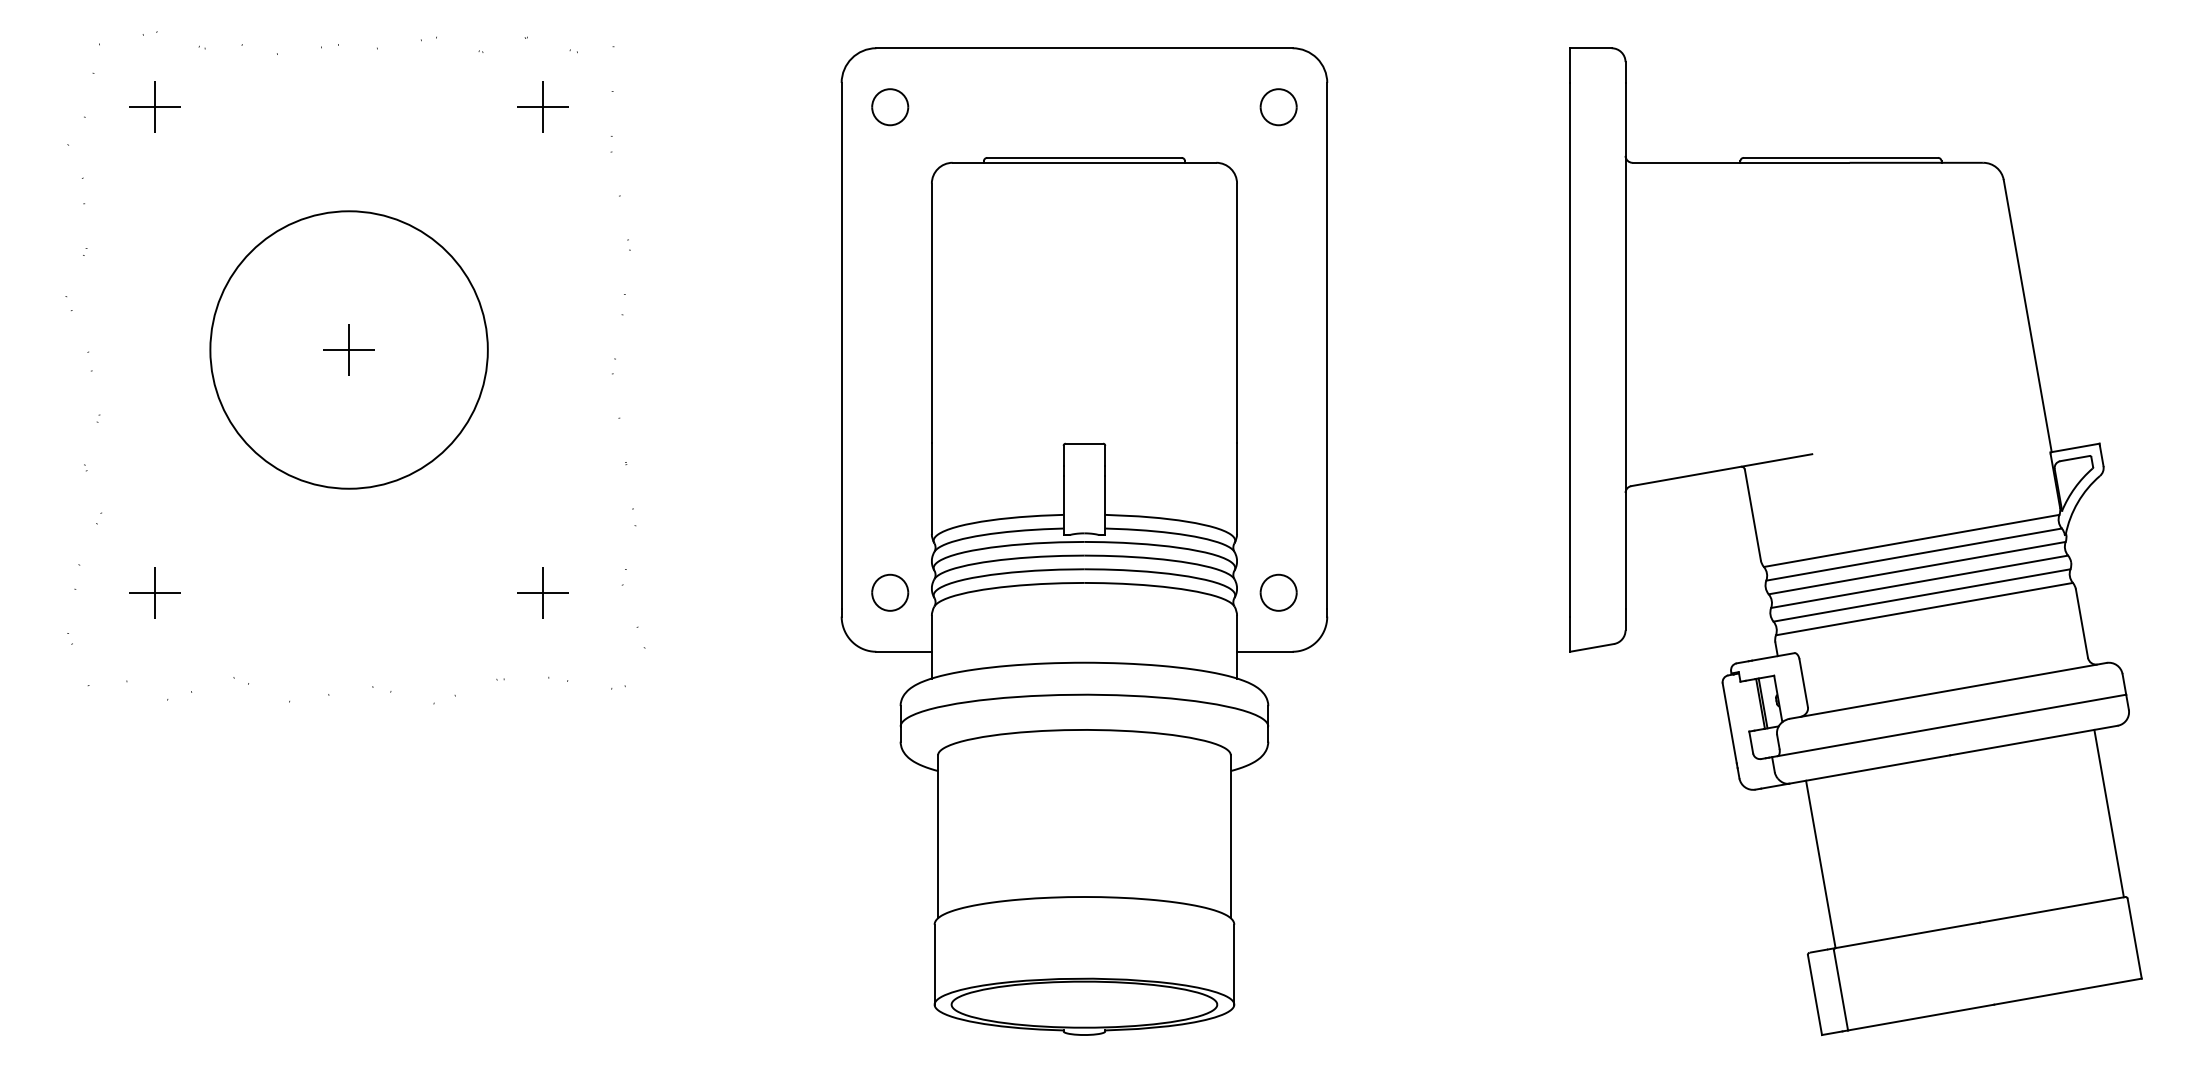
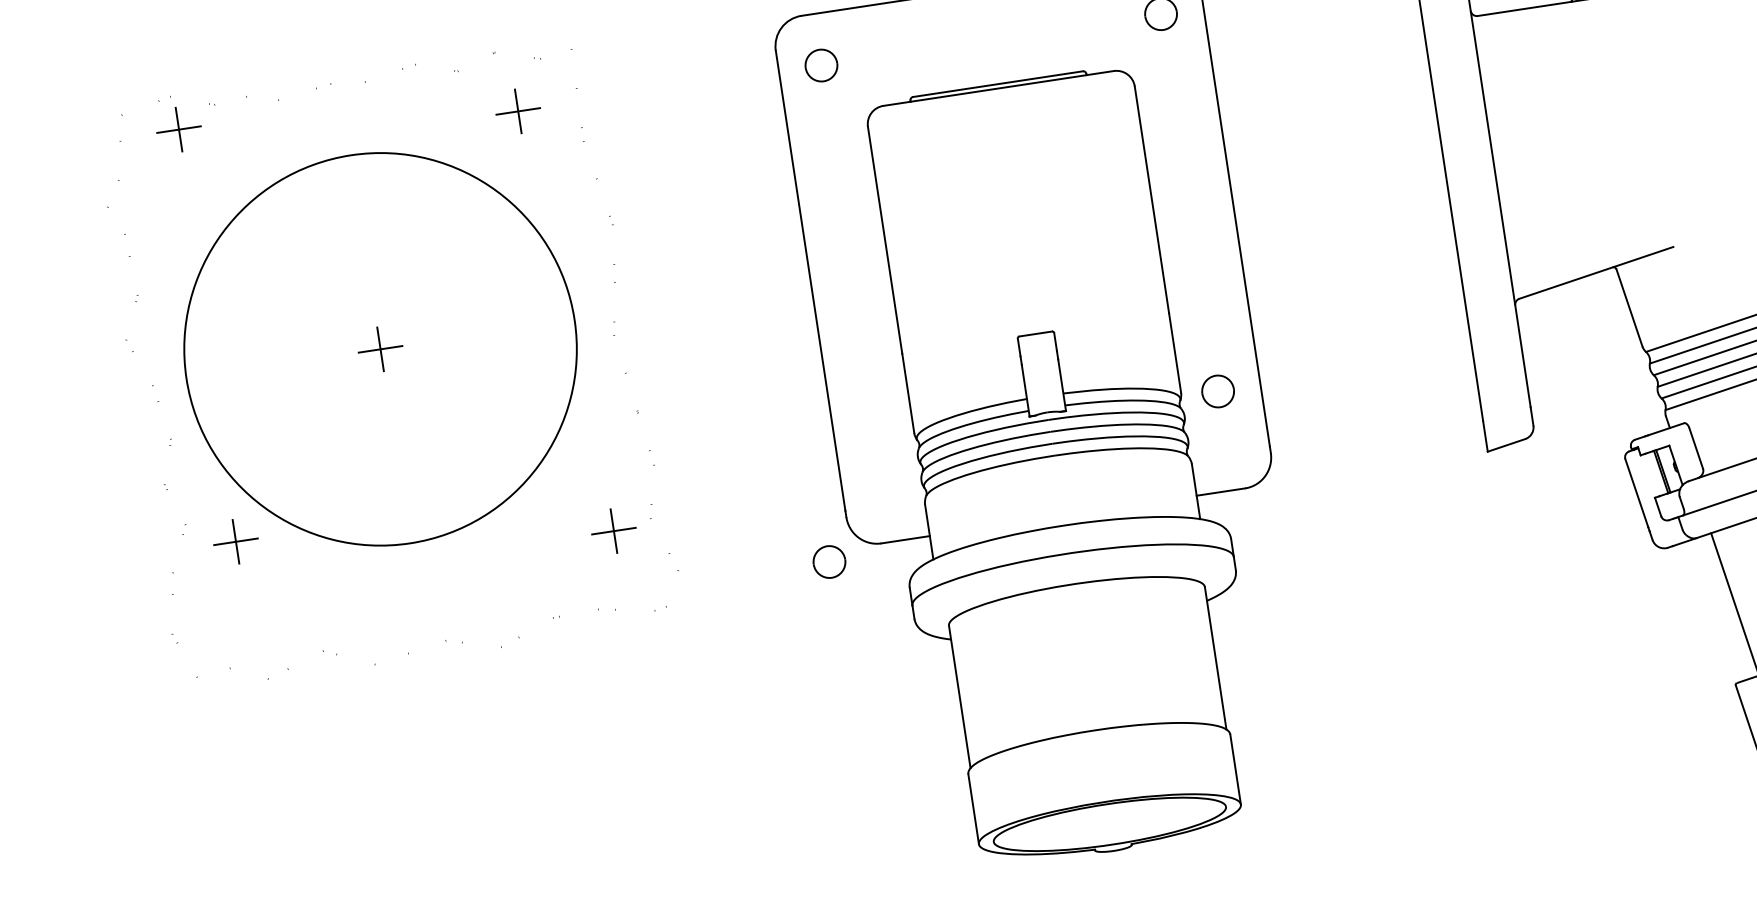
part: (154, 106) -> (178, 129), moved
circle: (348, 349) -> (379, 348), size x1.6
part: (154, 592) -> (235, 541), moved
part: (542, 592) -> (613, 530), moved
part: (890, 592) -> (829, 561), moved
part: (1278, 592) -> (1217, 391), moved

